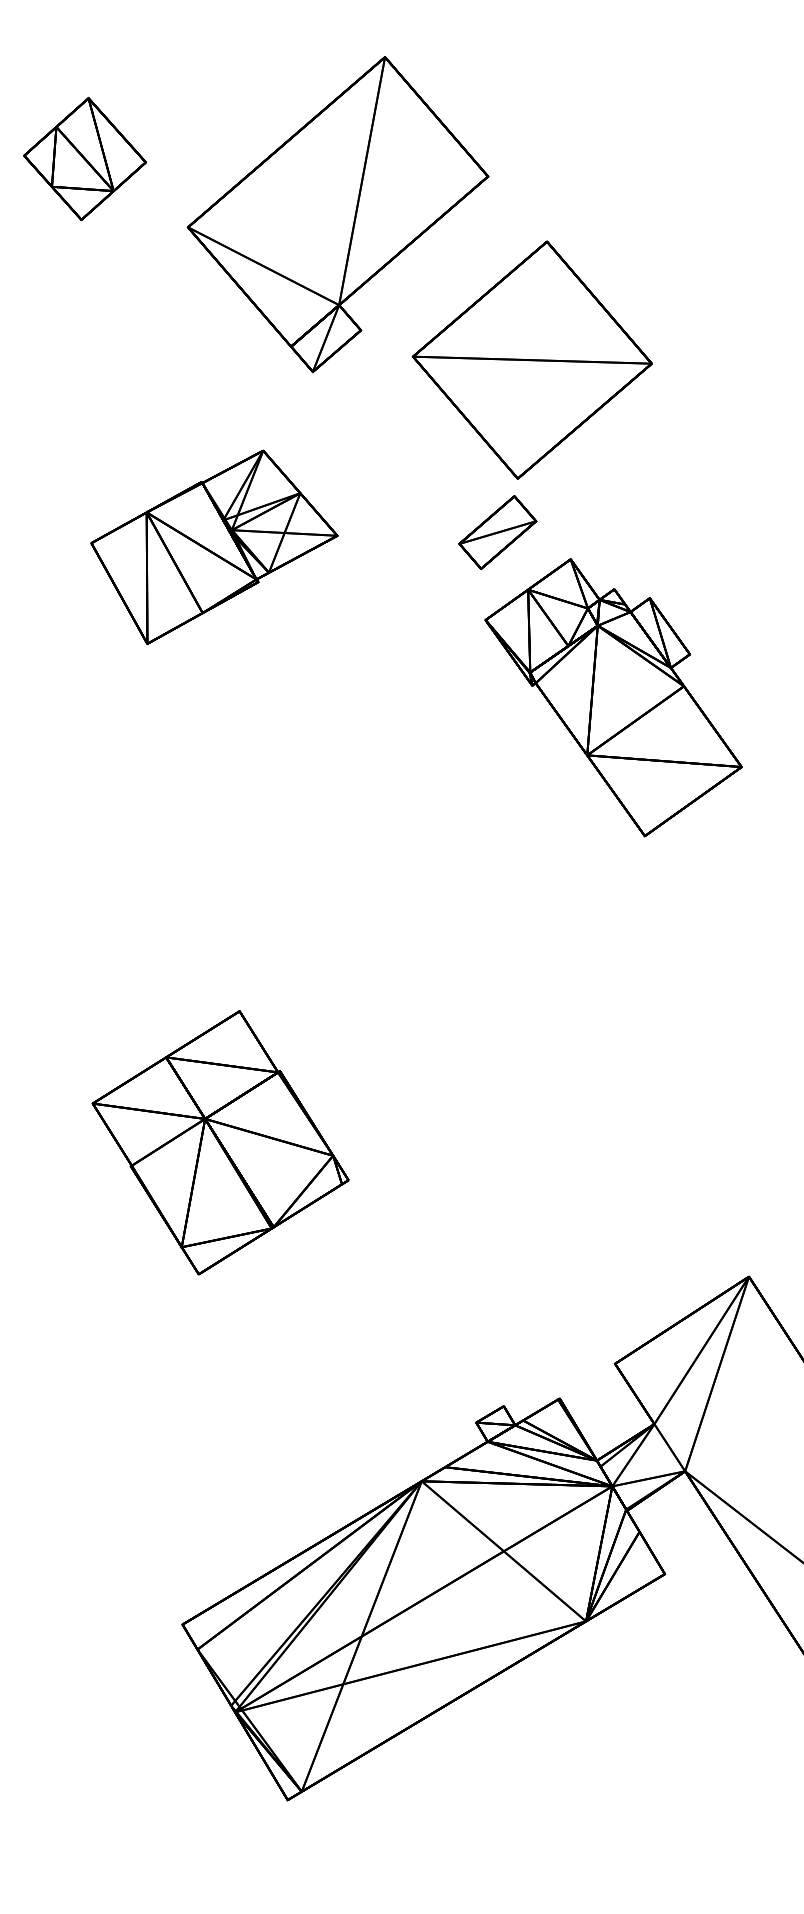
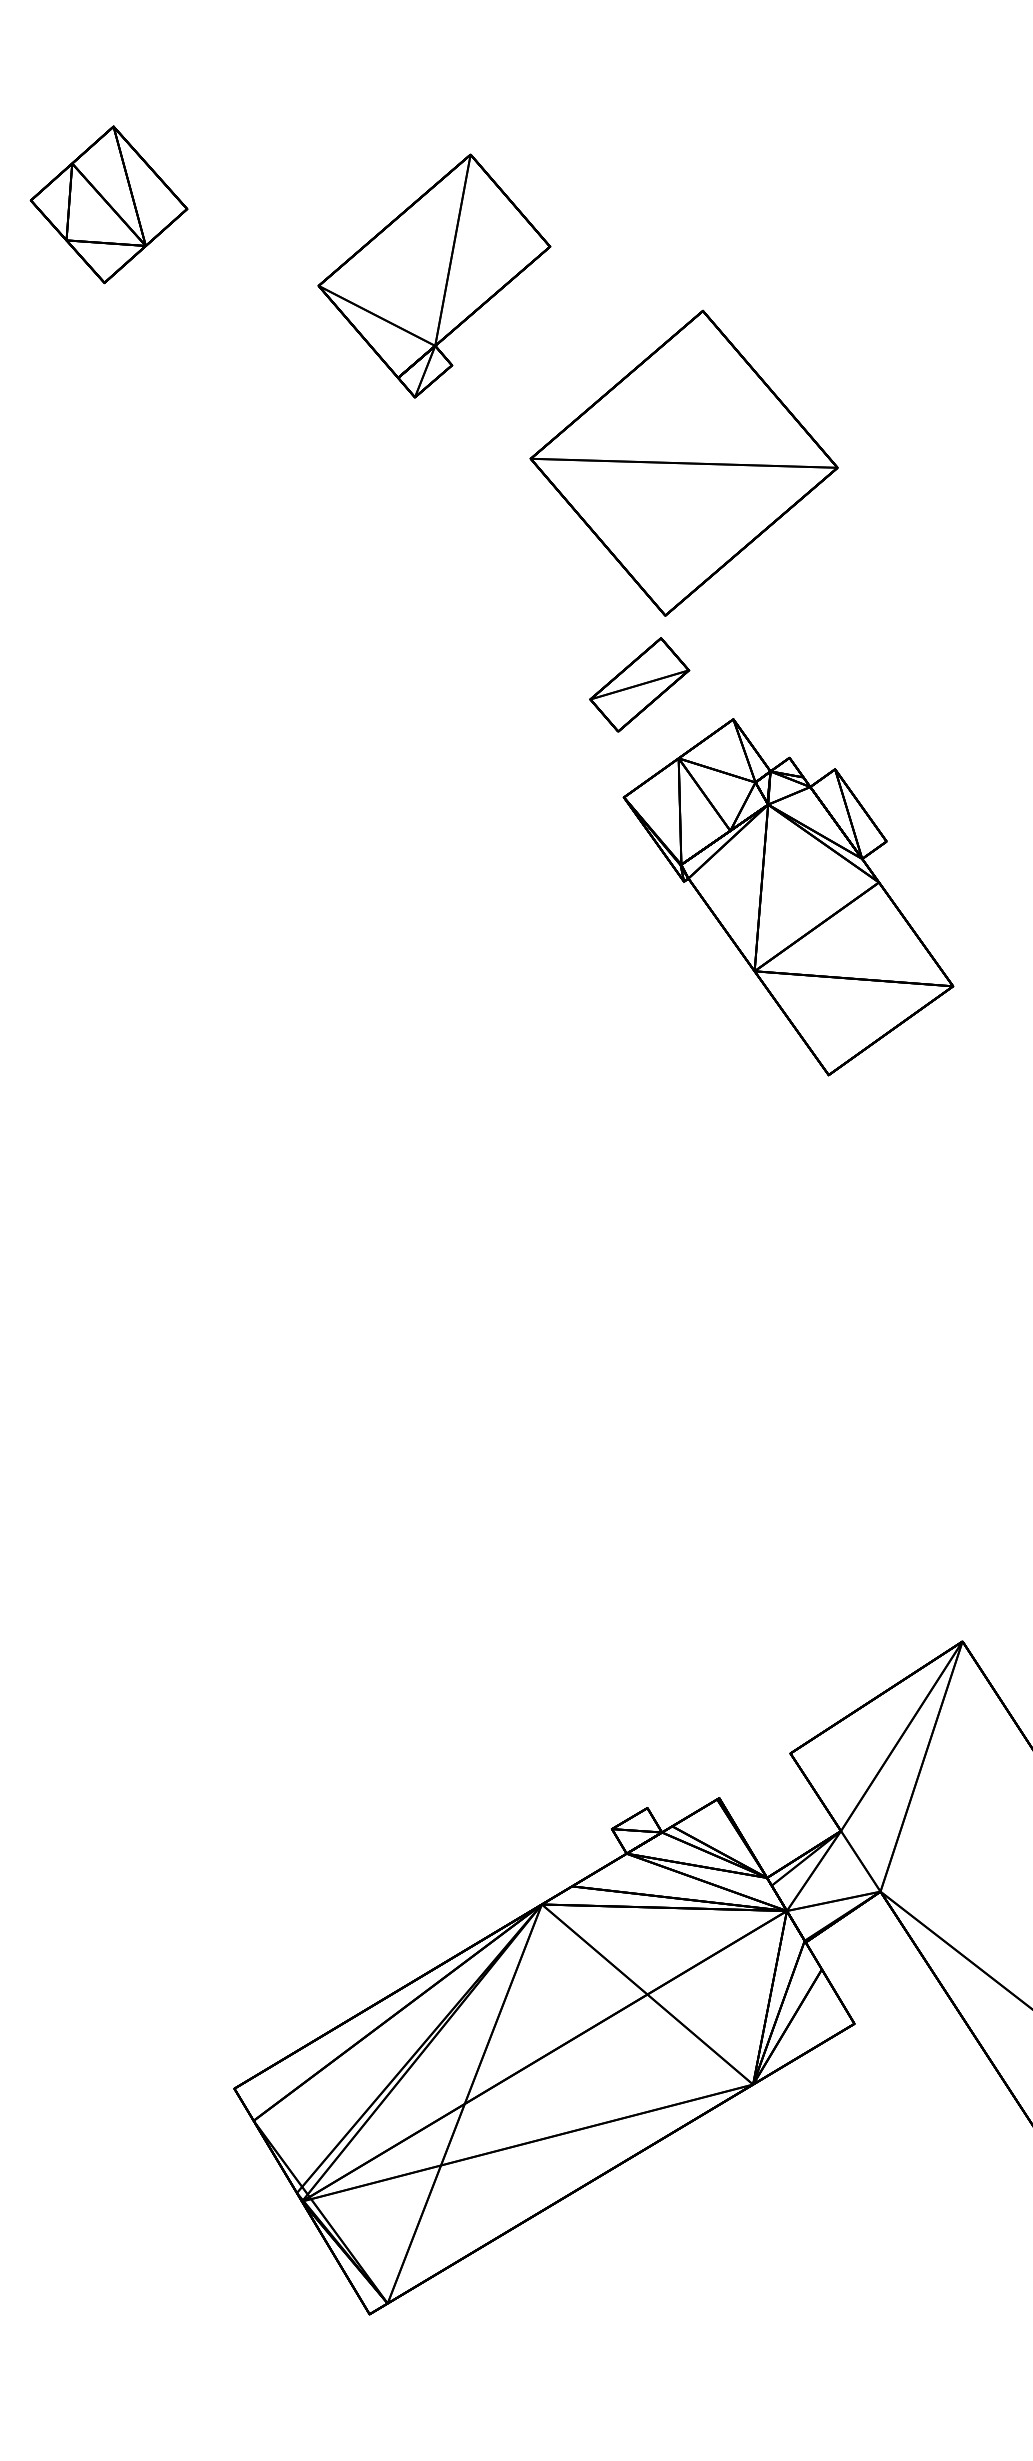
part: (338, 214) -> (434, 275), size x0.6
part: (214, 547) -> (275, 703), removed
part: (219, 1142) -> (282, 1469), removed

